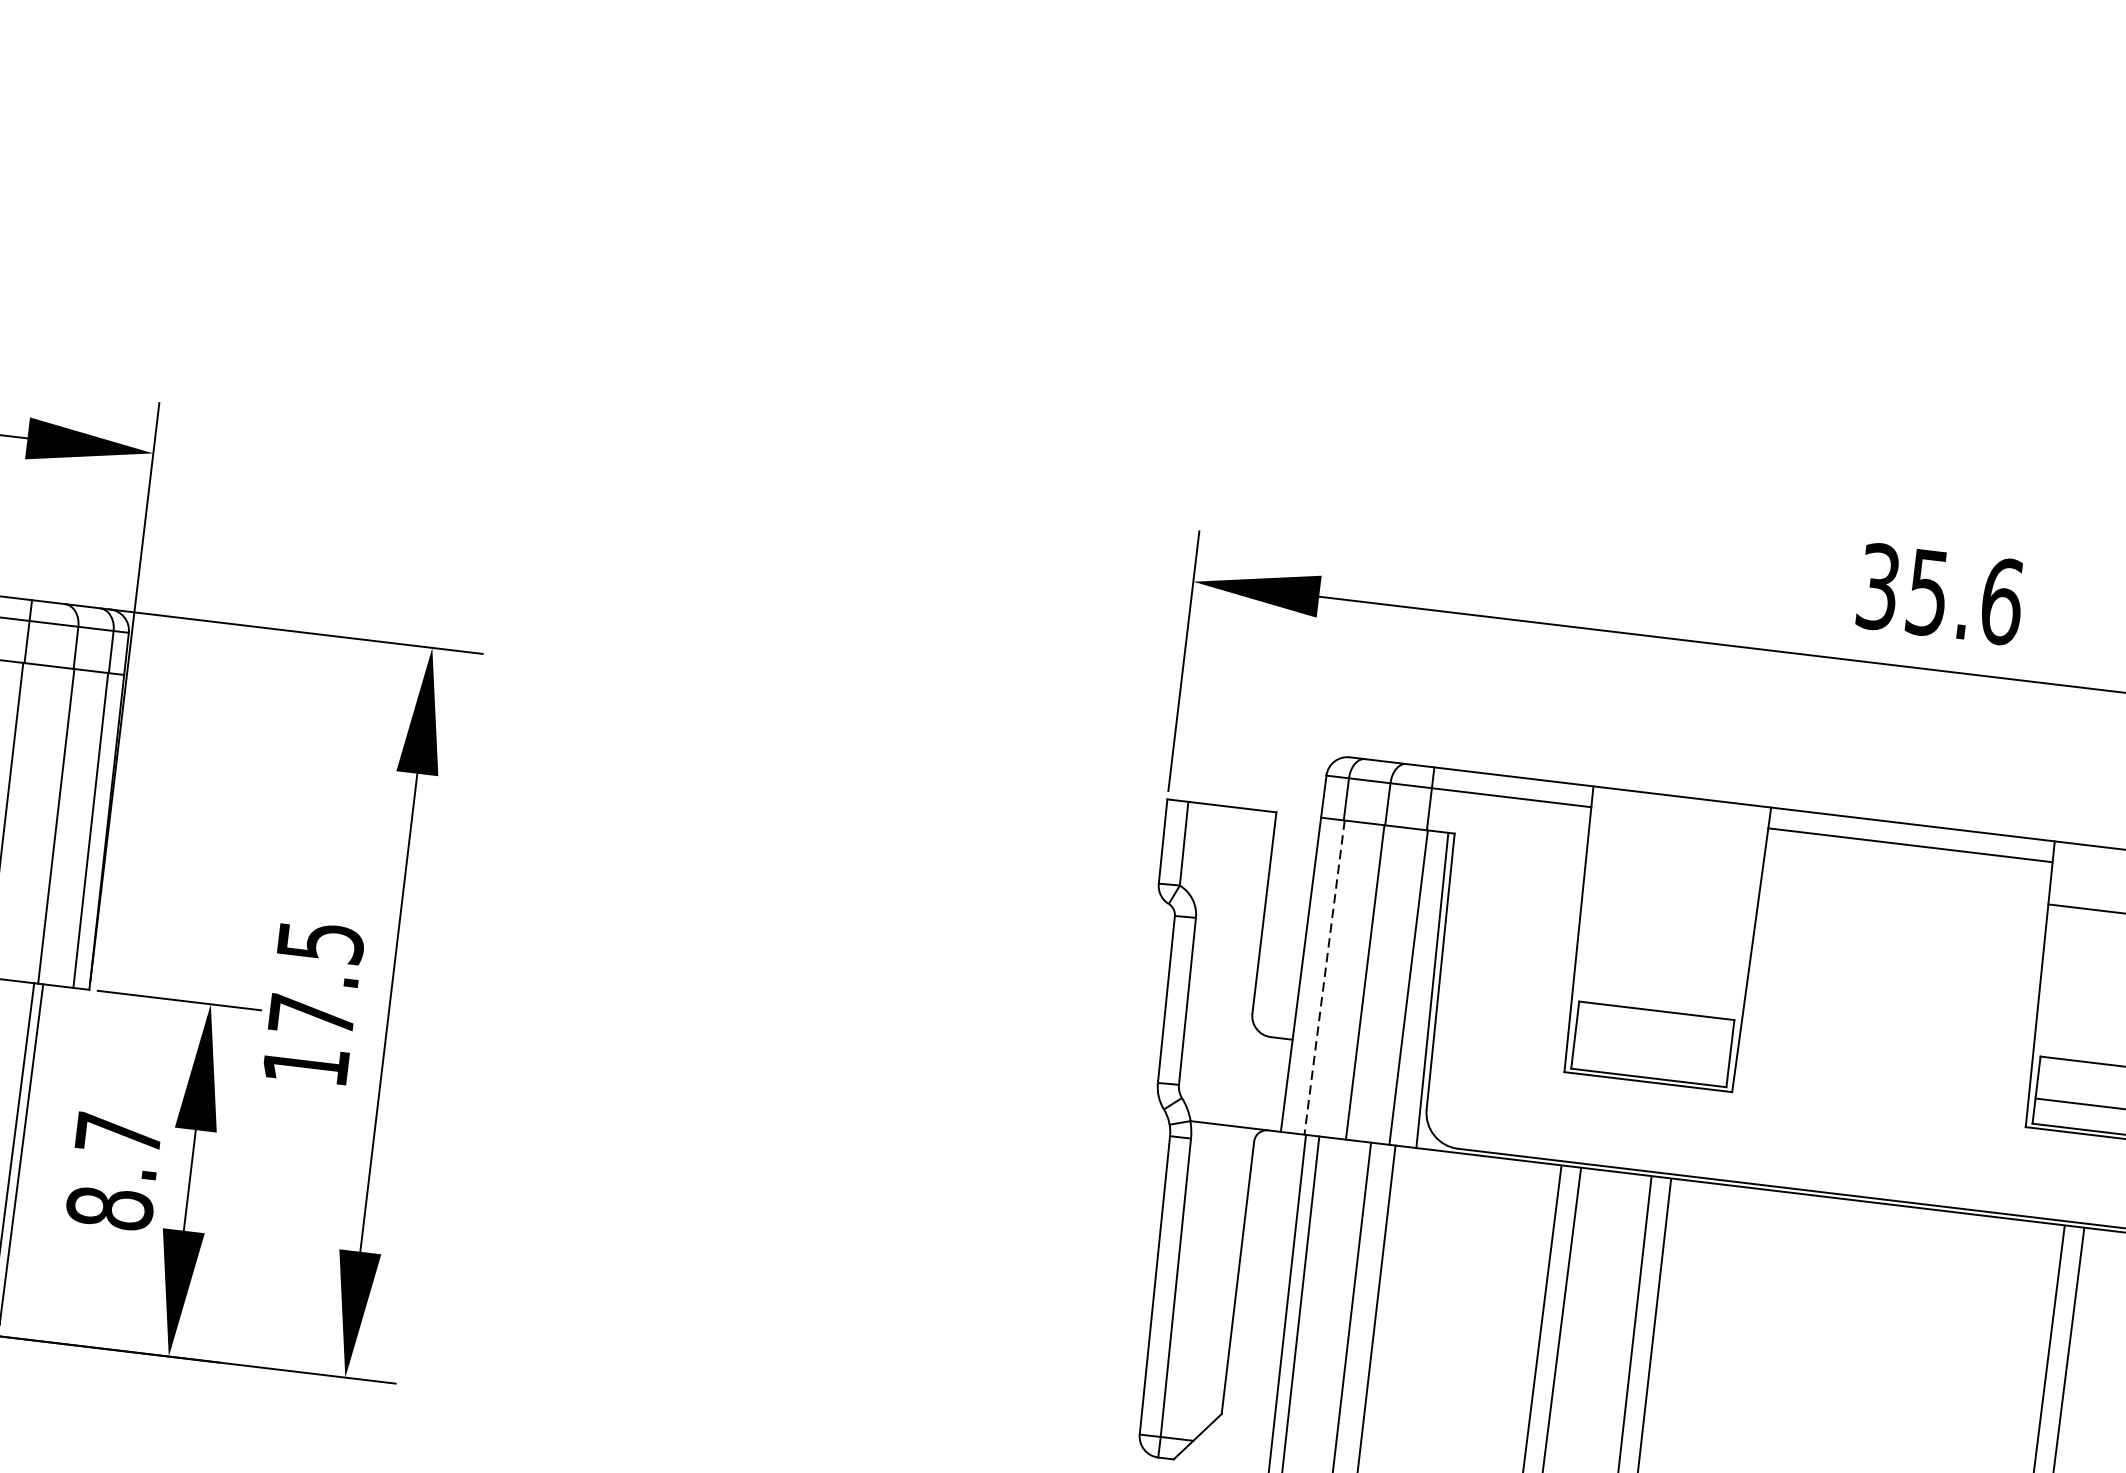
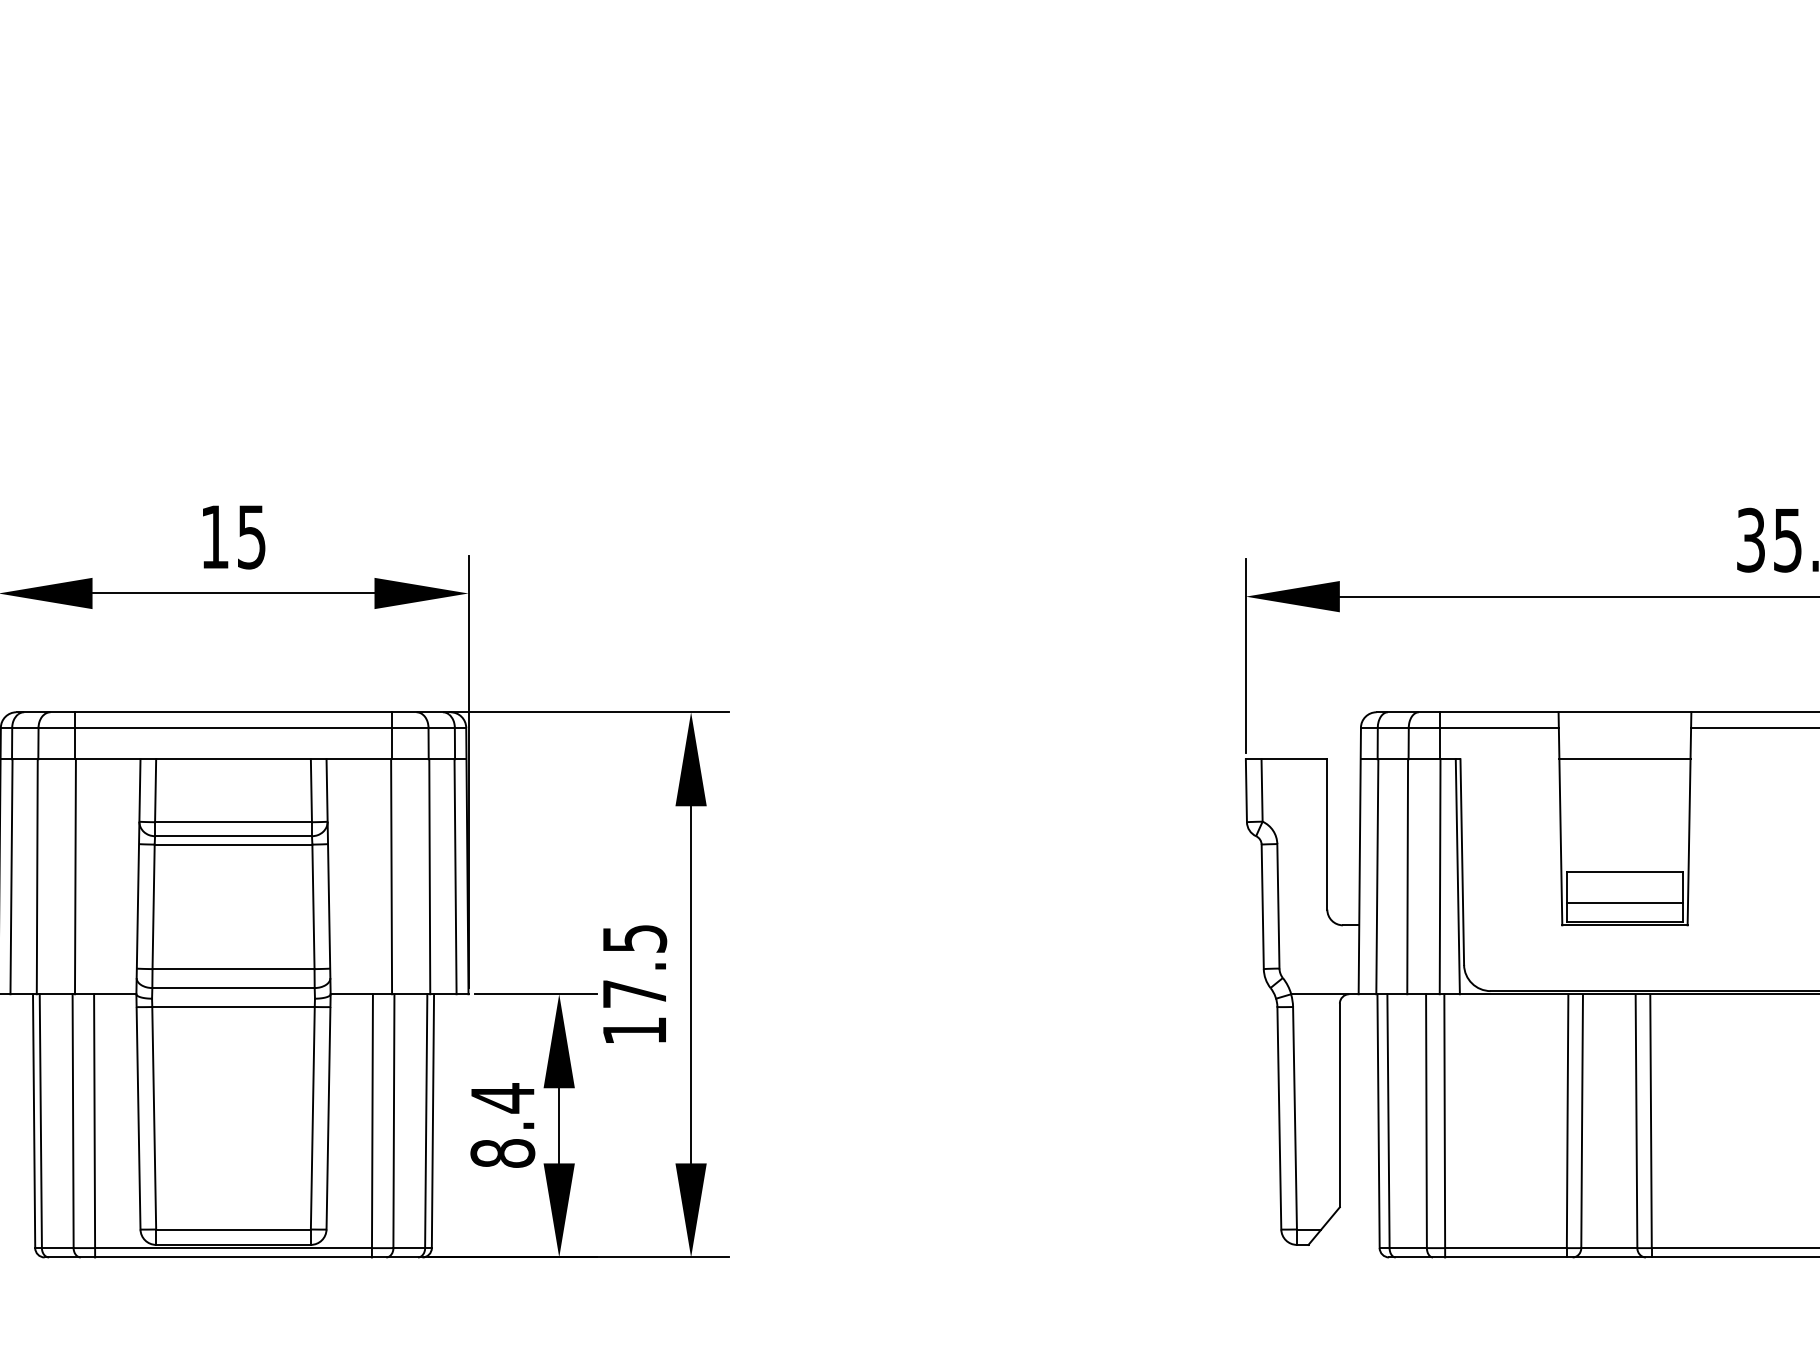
line: (1674, 860) -> (1624, 759), added
line: (1324, 978) -> (1377, 877), dashed -> solid
line: (1651, 1052) -> (1624, 903), added
text: (118, 1134) -> (502, 1098), 8.7 -> 8.4

